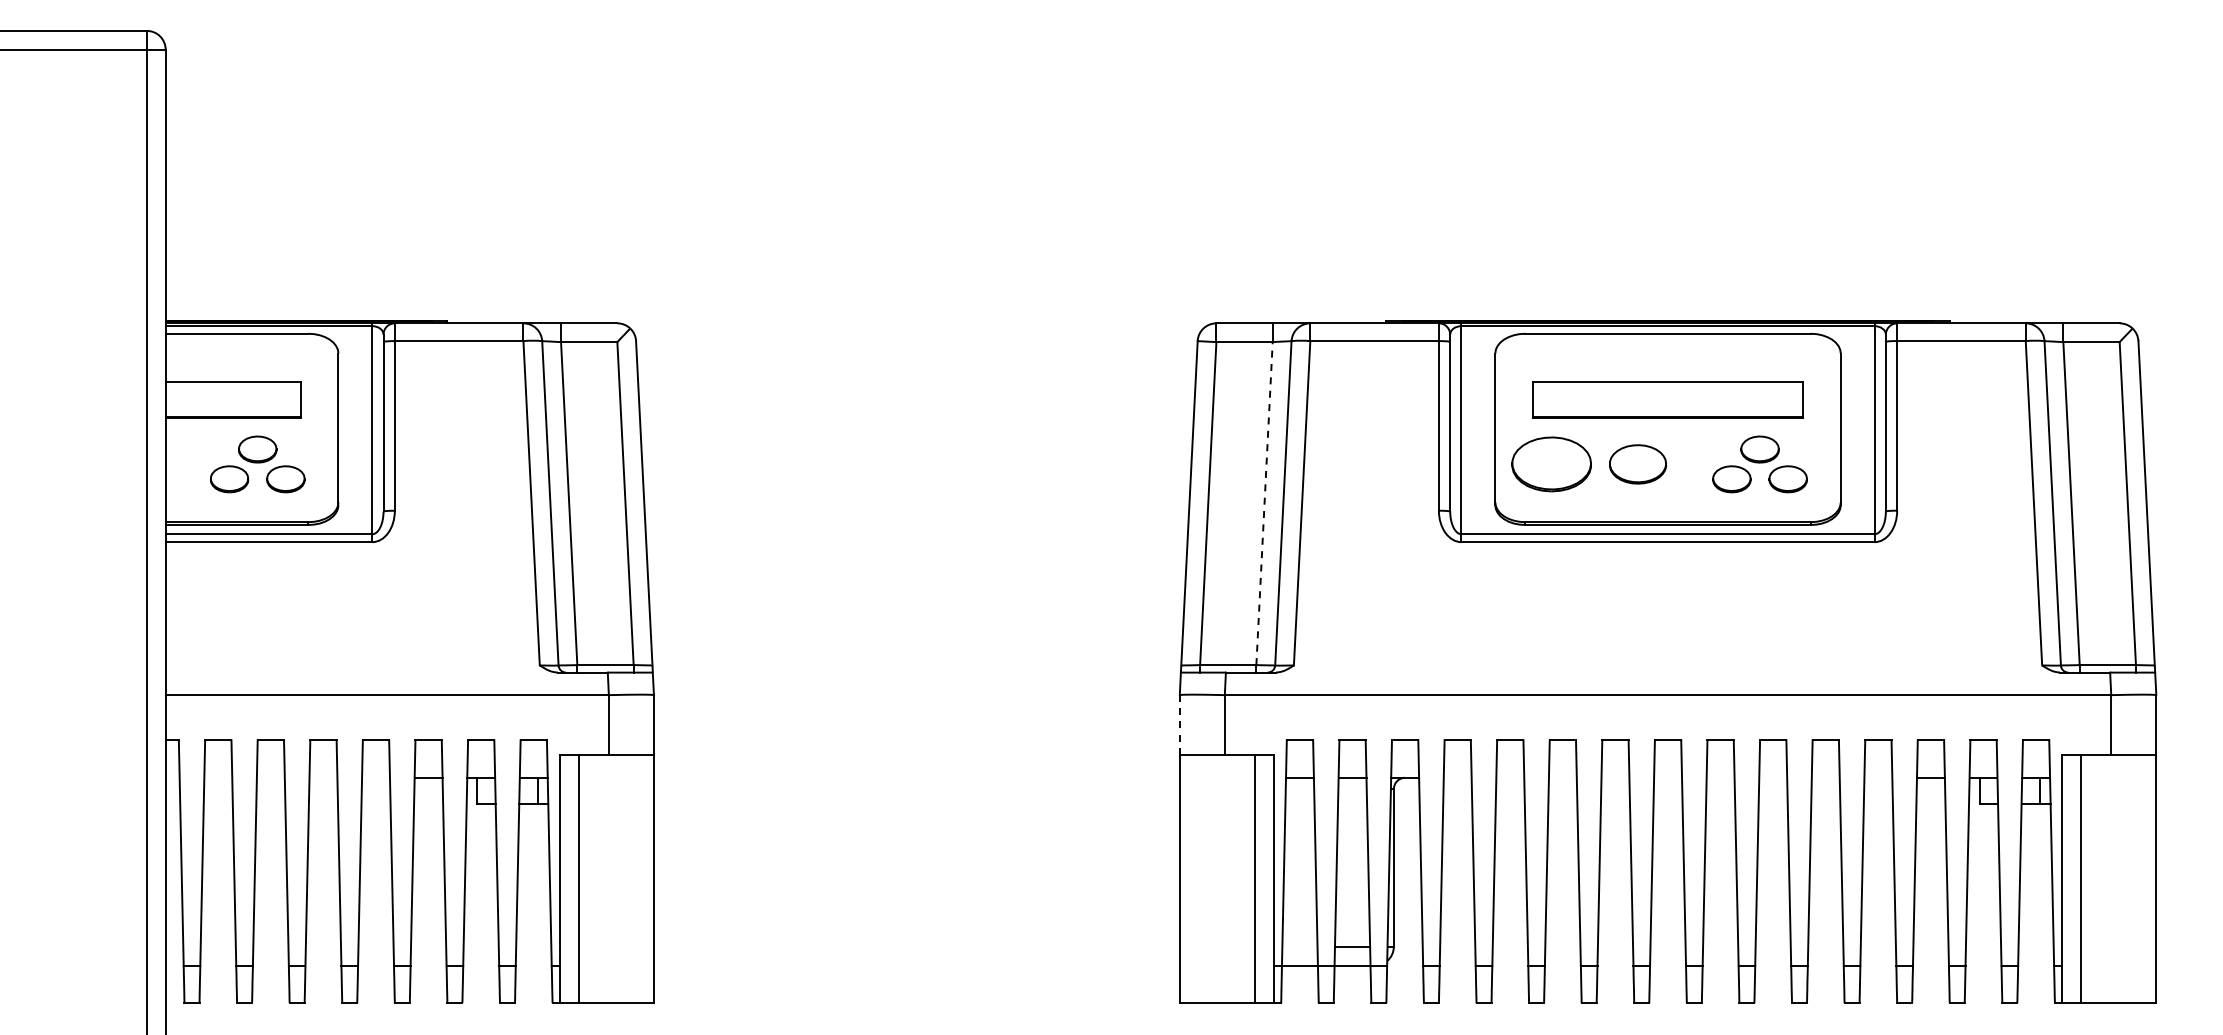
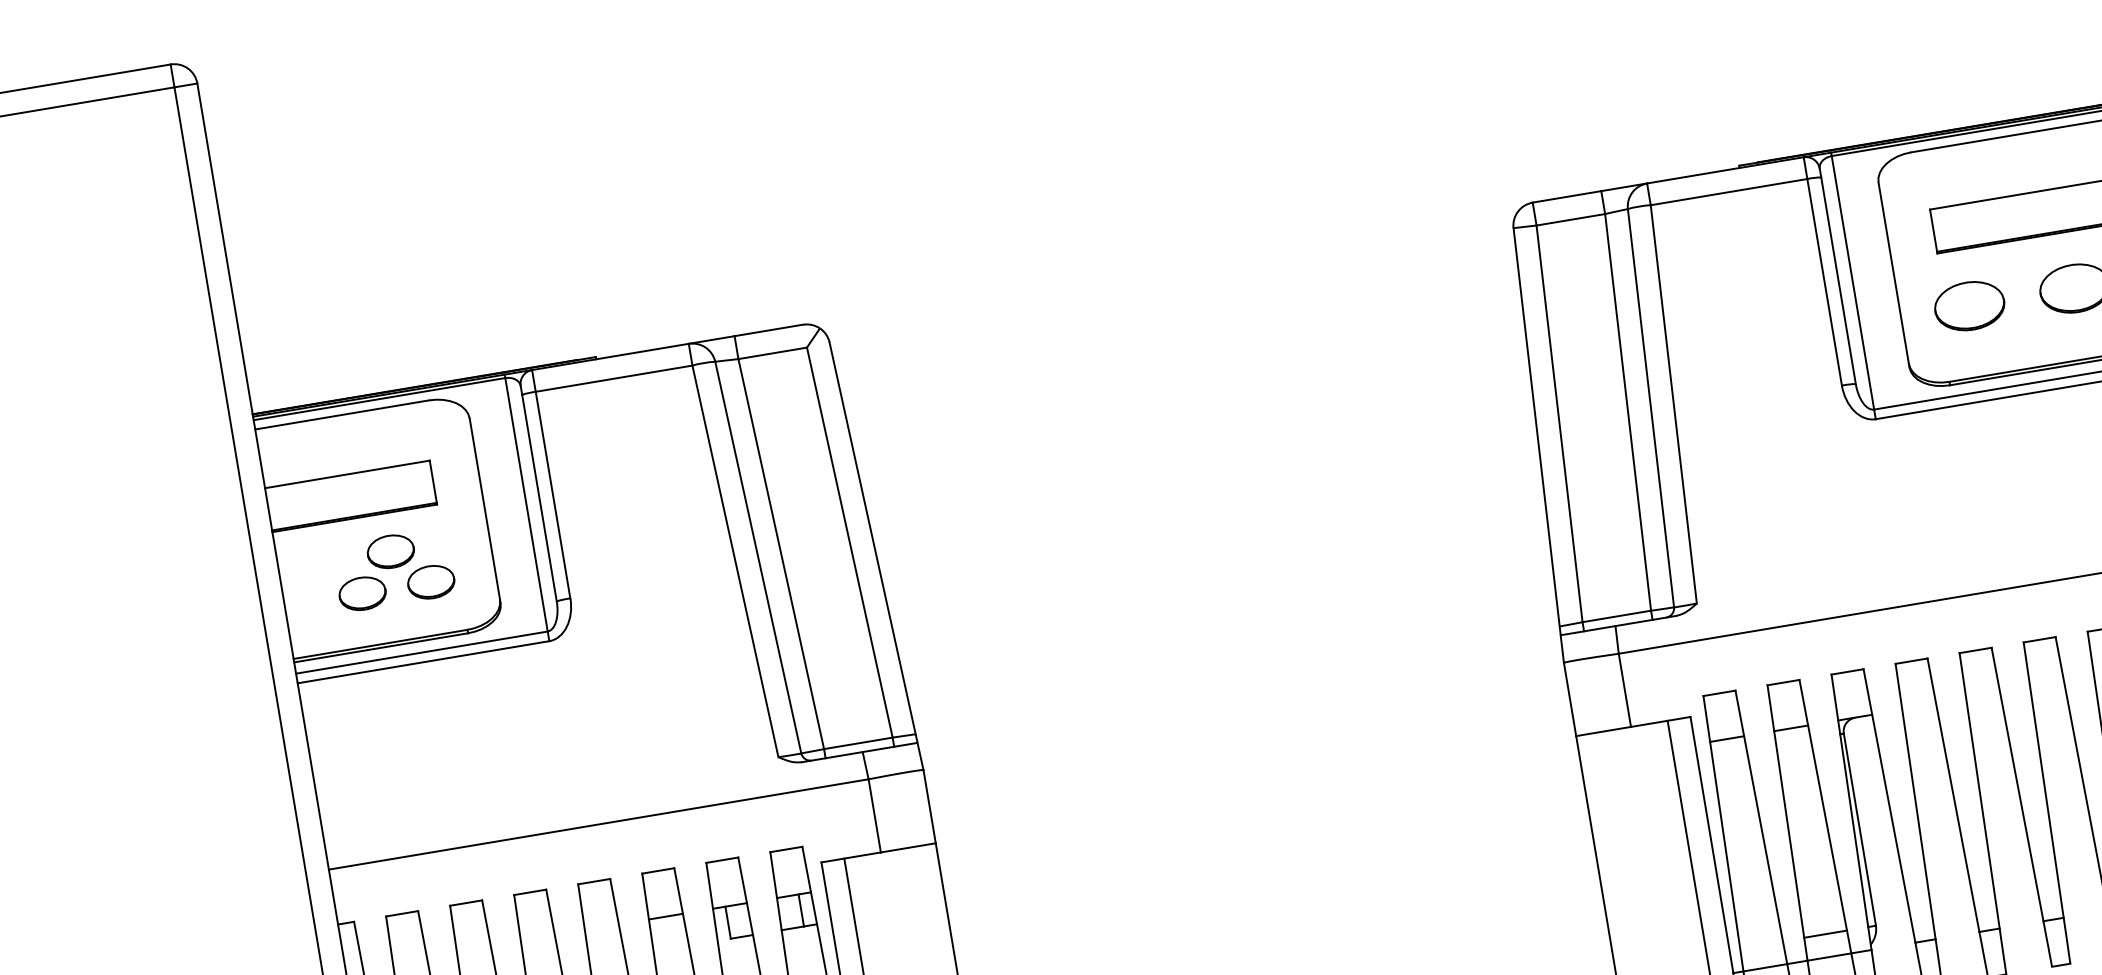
part: (1551, 464) -> (1969, 306), size x0.71
line: (1264, 503) -> (1628, 412), dashed -> solid
line: (1179, 724) -> (1569, 698), dashed -> solid

